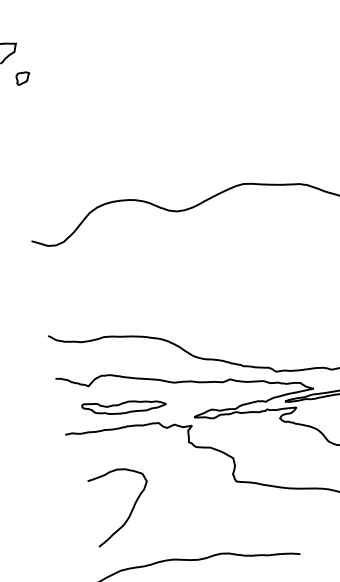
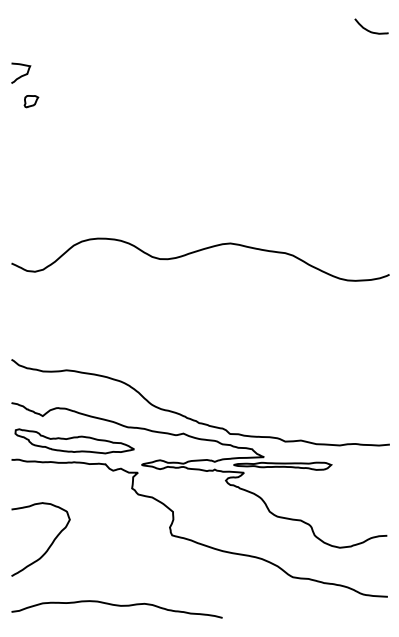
part: (124, 405) -> (74, 441), size x1.43
curve: (131, 510) -> (49, 545), moved

